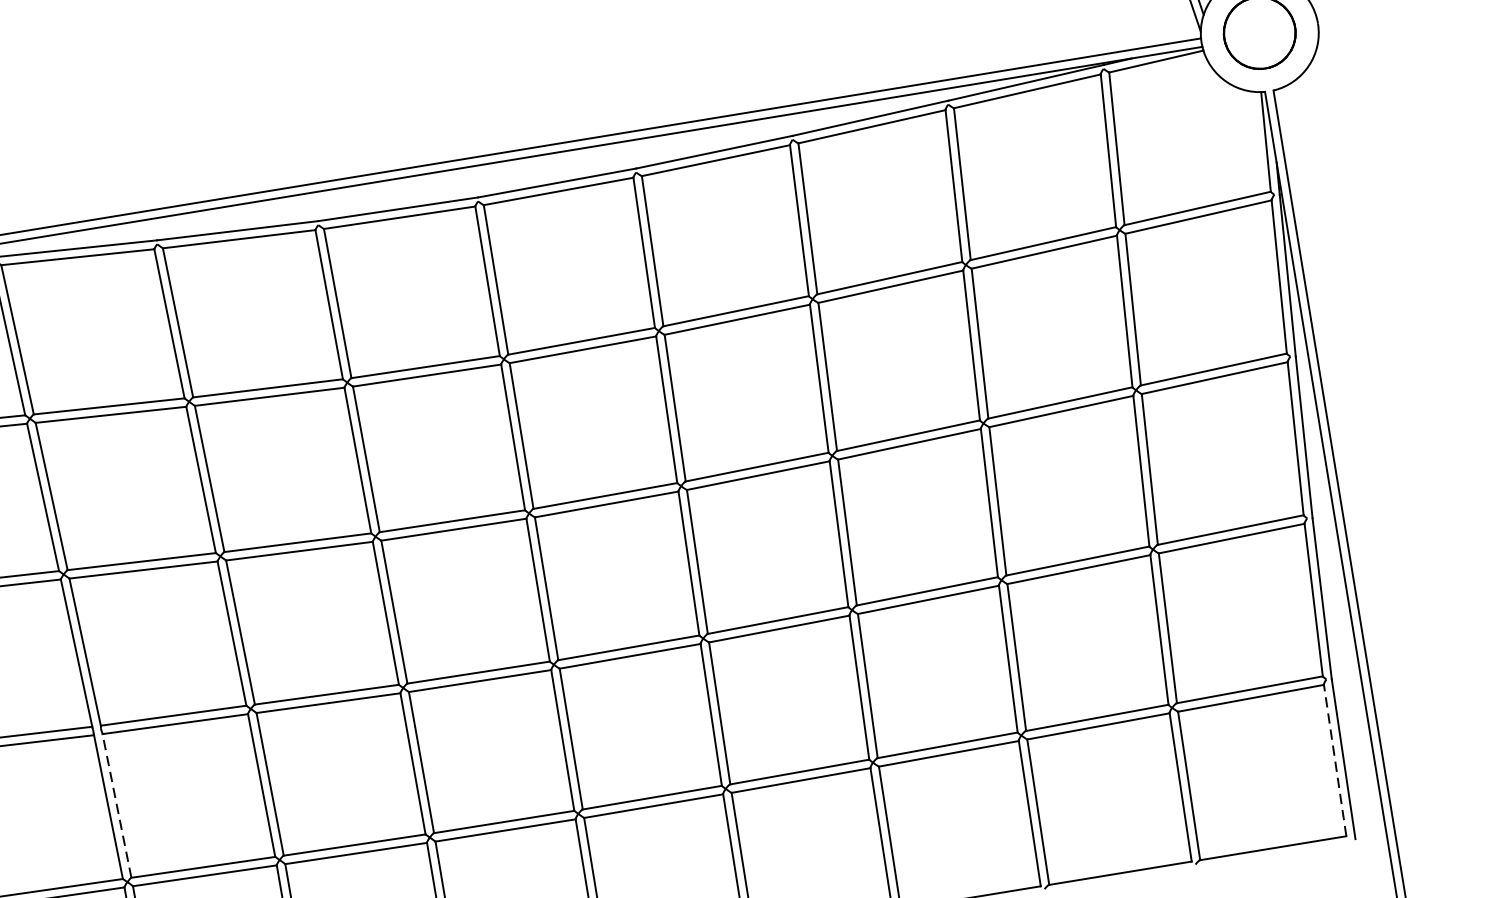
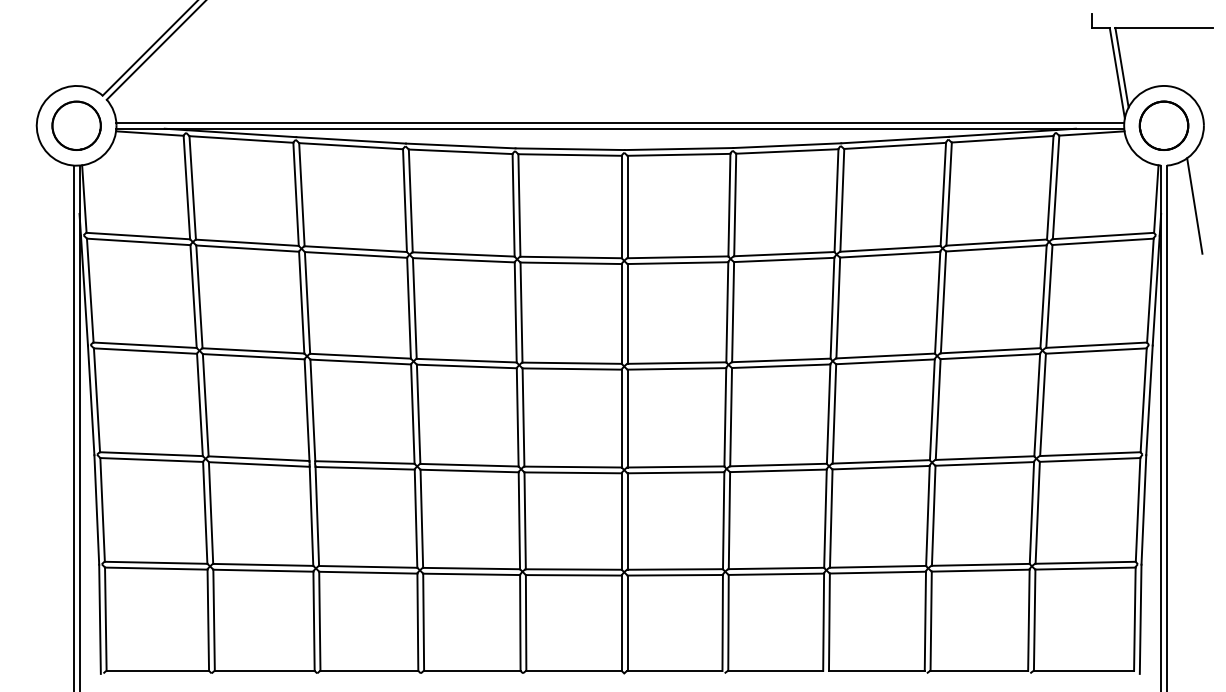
line: (1323, 142) -> (1194, 205), added
line: (1334, 760) -> (1134, 619), dashed -> solid
line: (117, 805) -> (317, 516), dashed -> solid

